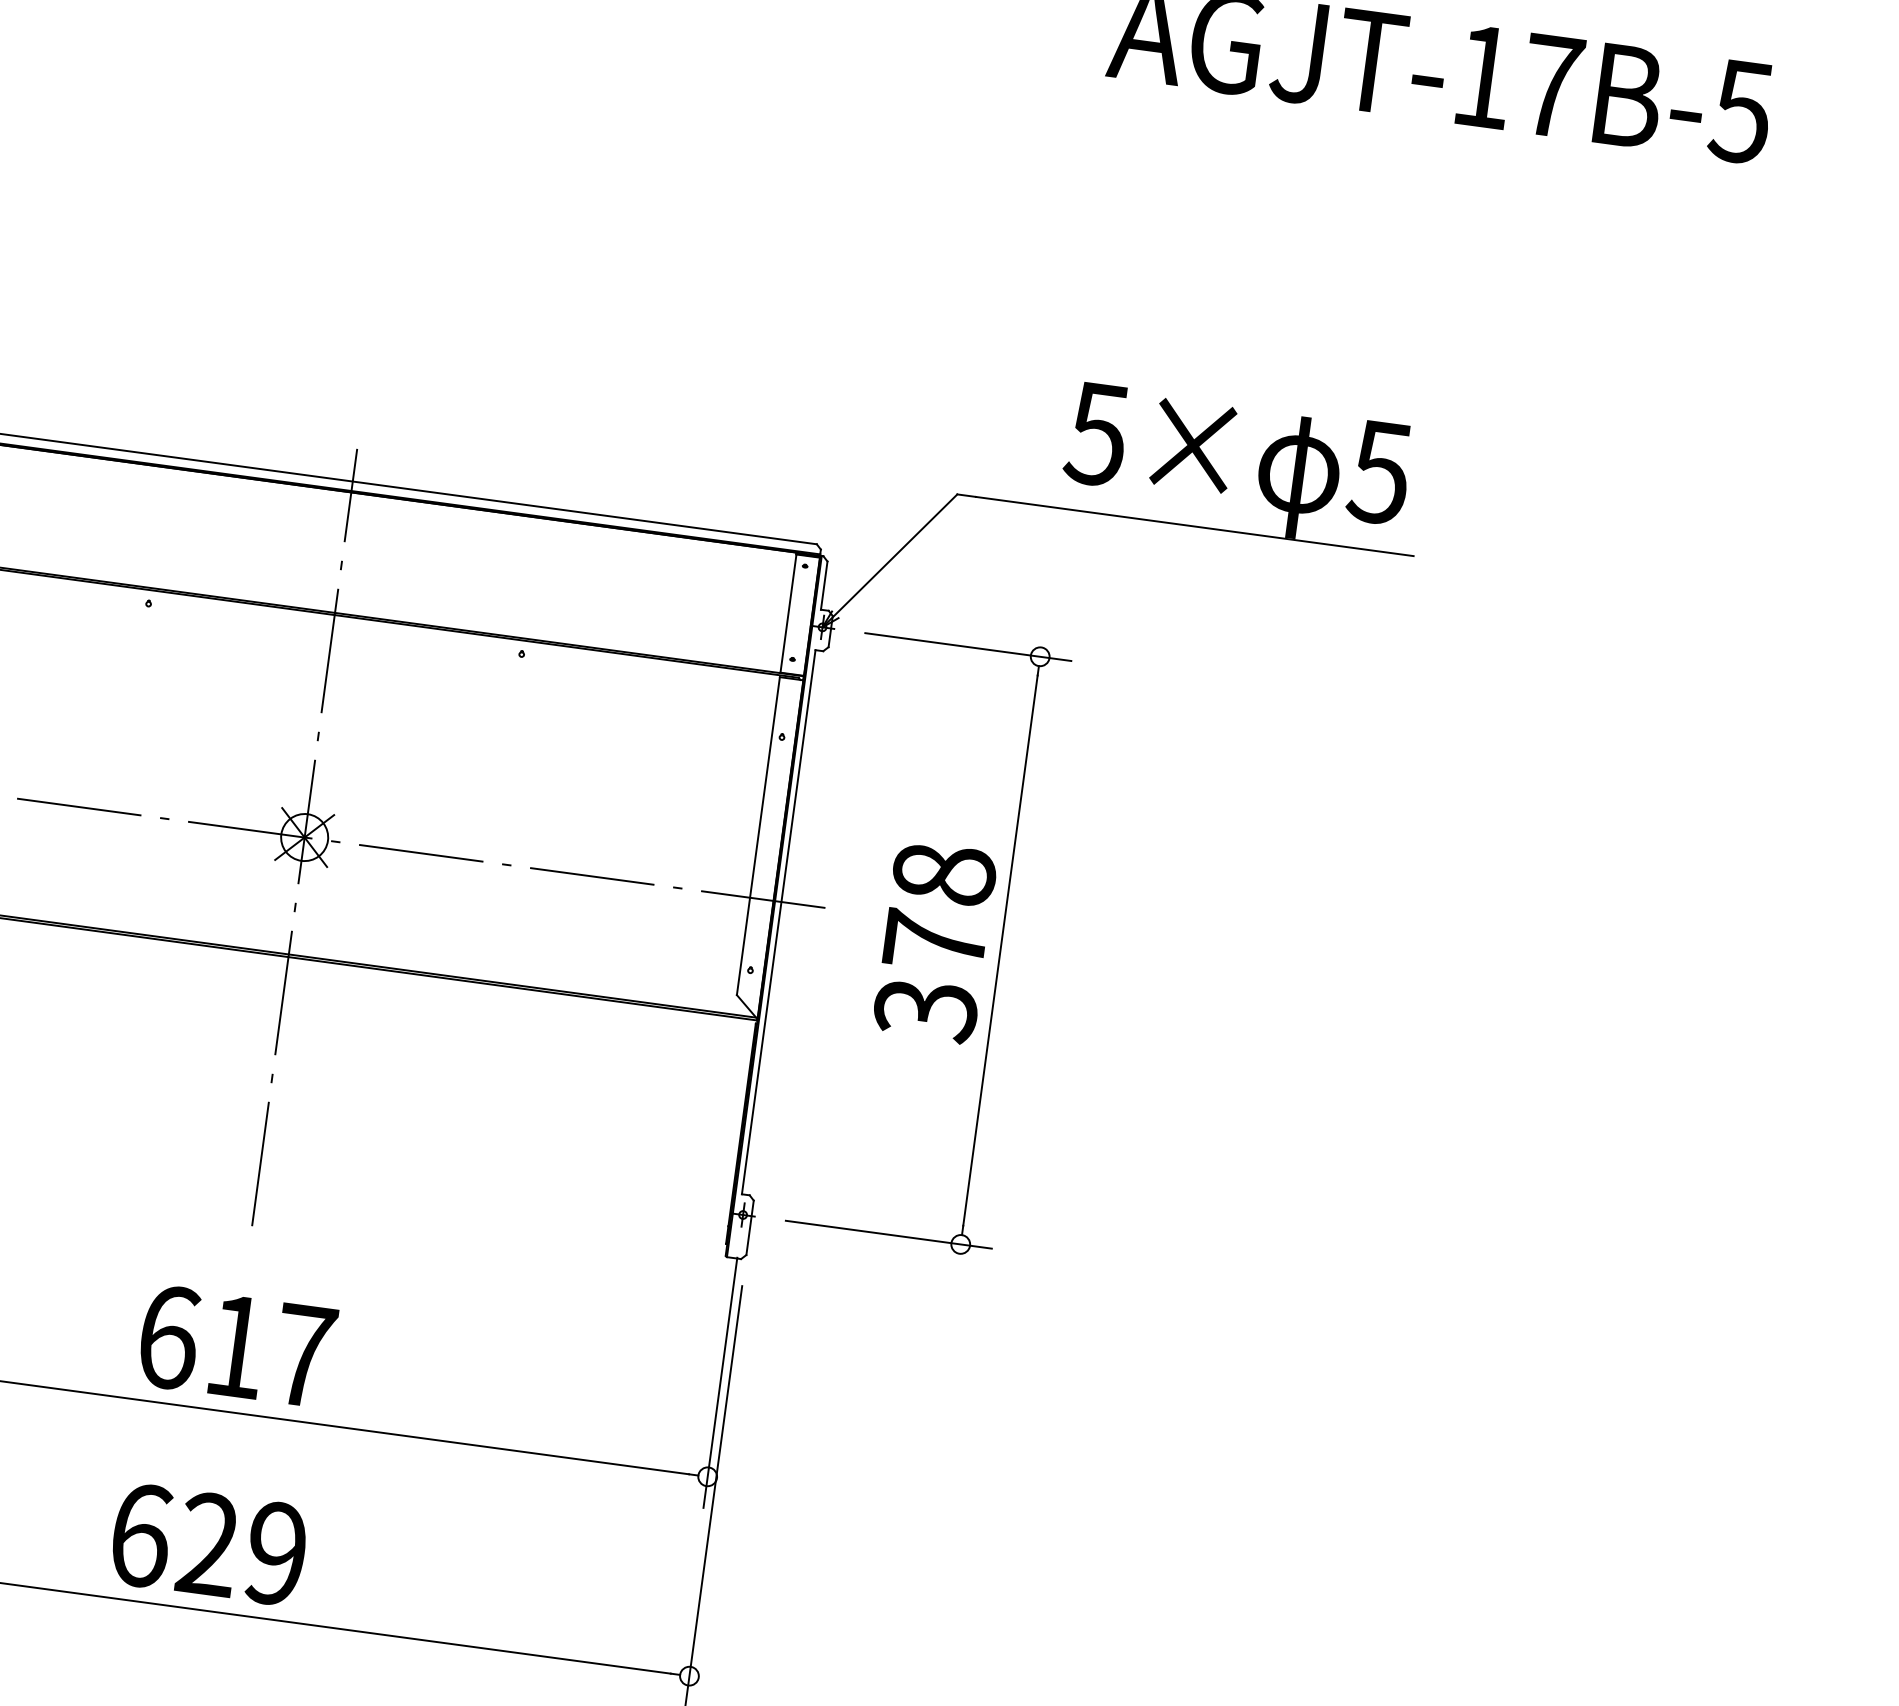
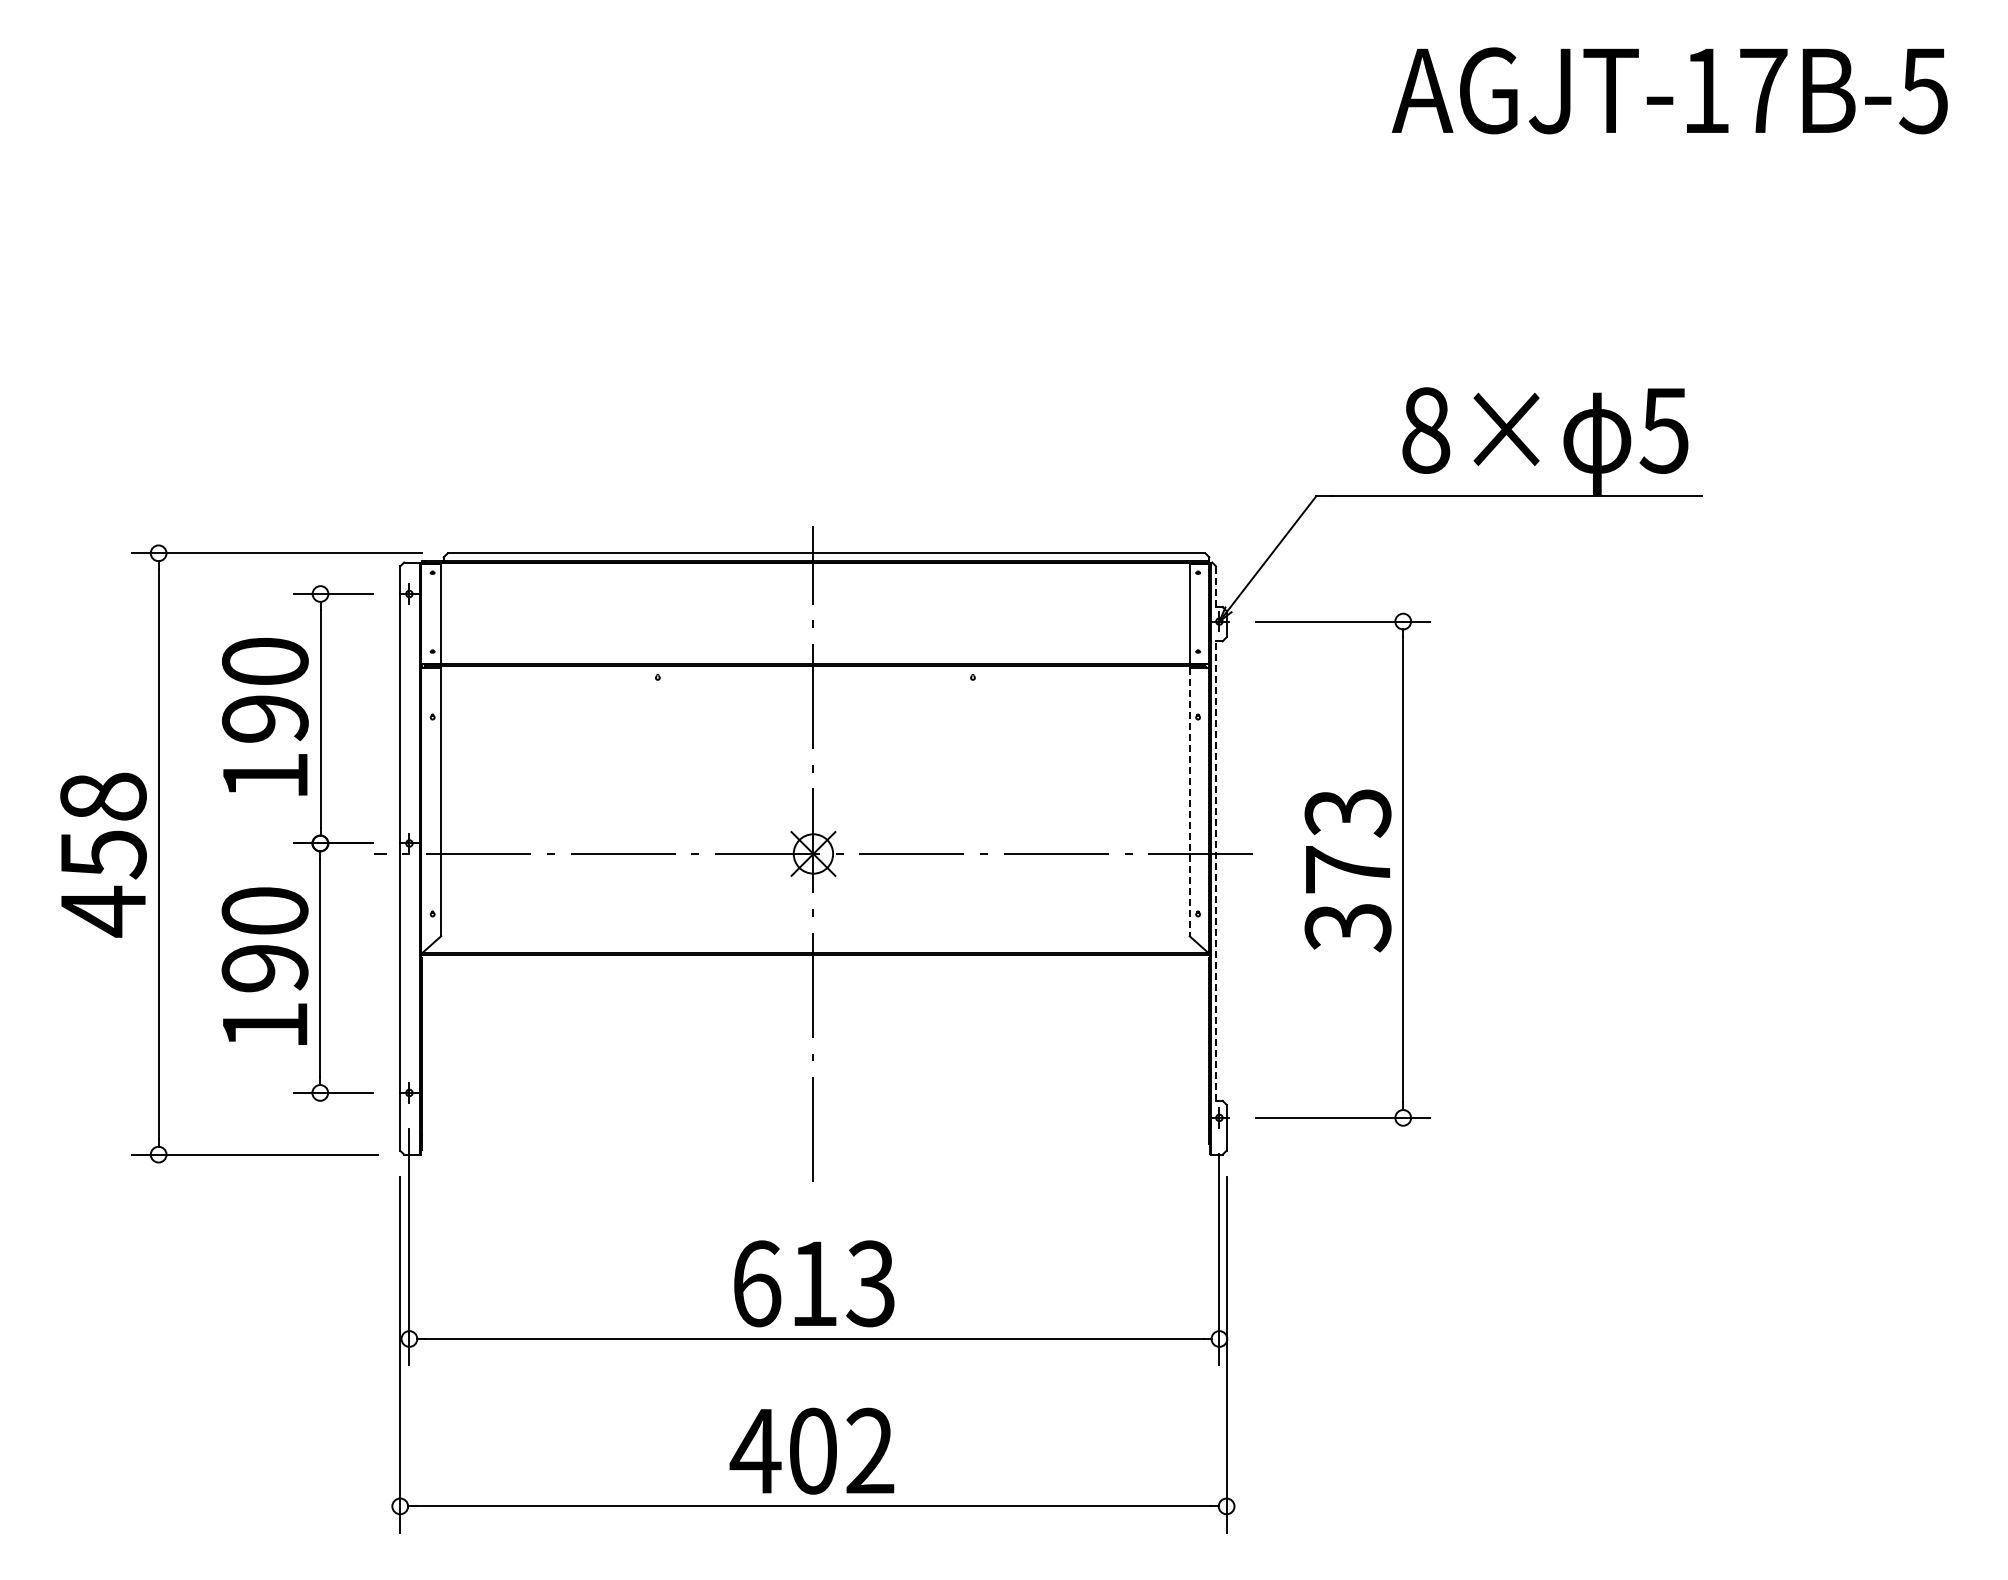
text: (1097, 434) -> (1425, 430), 5× -> 8×
line: (824, 585) -> (1216, 586), solid -> dashed
line: (758, 836) -> (1189, 802), solid -> dashed
text: (943, 873) -> (1347, 812), 378 -> 373
line: (779, 922) -> (1216, 871), solid -> dashed
text: (303, 1355) -> (870, 1283), 617 -> 613
text: (206, 1543) -> (811, 1450), 629 -> 402

